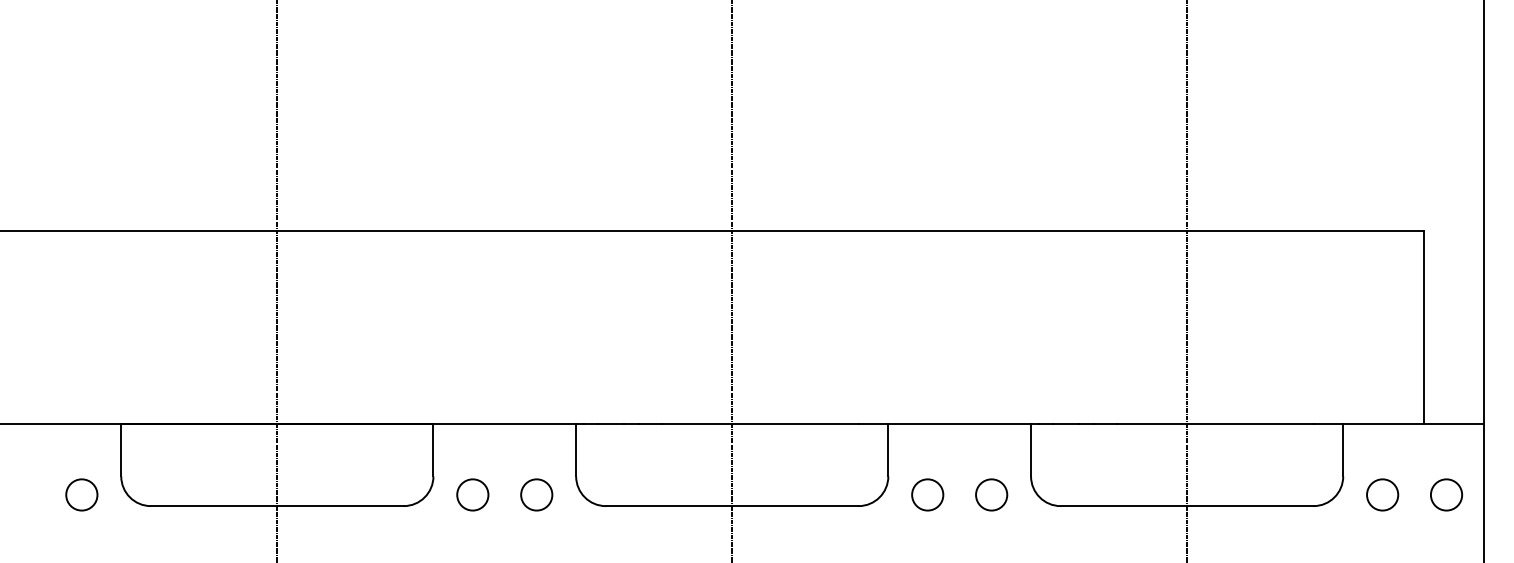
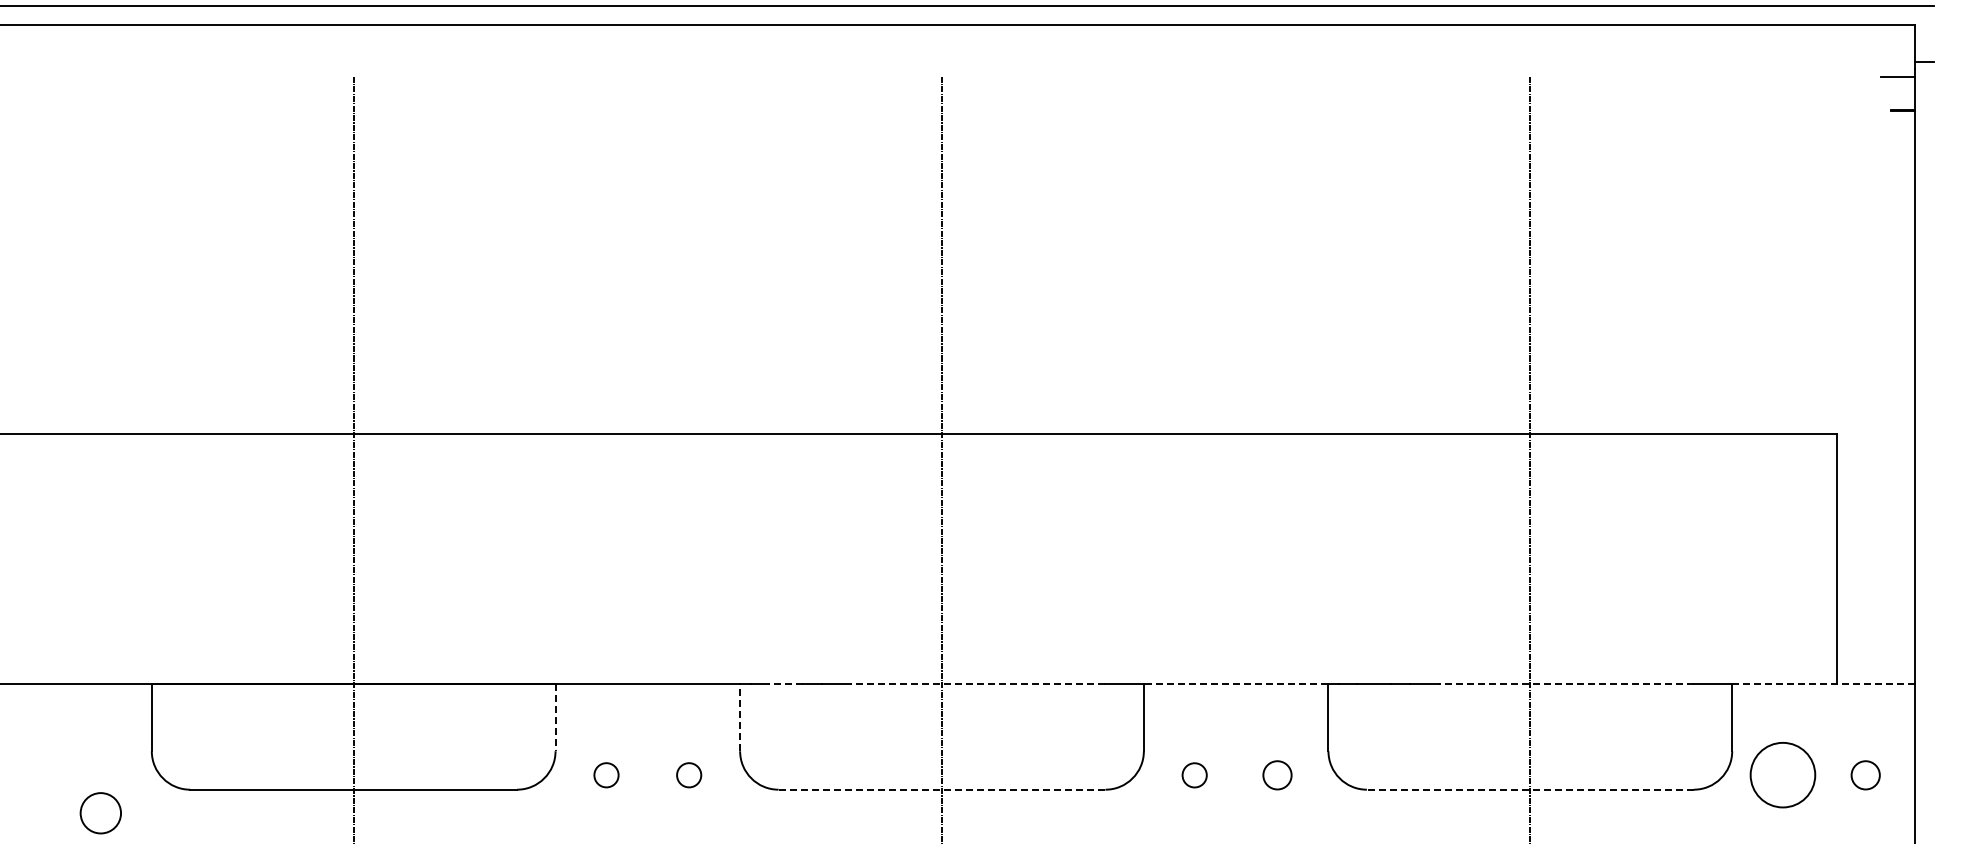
line: (611, 424) -> (785, 683), solid -> dashed
line: (759, 424) -> (977, 683), solid -> dashed
line: (959, 424) -> (1235, 683), solid -> dashed
line: (1214, 424) -> (1565, 683), solid -> dashed
line: (1413, 424) -> (1823, 683), solid -> dashed
line: (433, 450) -> (555, 717), solid -> dashed
line: (576, 450) -> (740, 717), solid -> dashed
circle: (81, 495) -> (100, 813), moved
circle: (472, 495) -> (606, 775), size x0.6
circle: (536, 495) -> (688, 775), size x0.6
circle: (927, 495) -> (1194, 775), size x0.6
circle: (991, 495) -> (1277, 775), size x0.7
circle: (1382, 495) -> (1783, 775), size x1.6
circle: (1446, 495) -> (1865, 775), size x0.7
line: (731, 505) -> (941, 789), solid -> dashed
line: (1186, 505) -> (1529, 789), solid -> dashed

